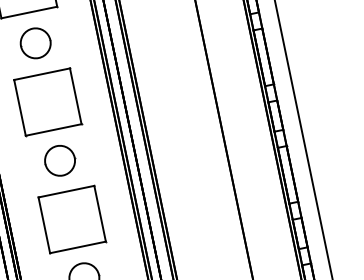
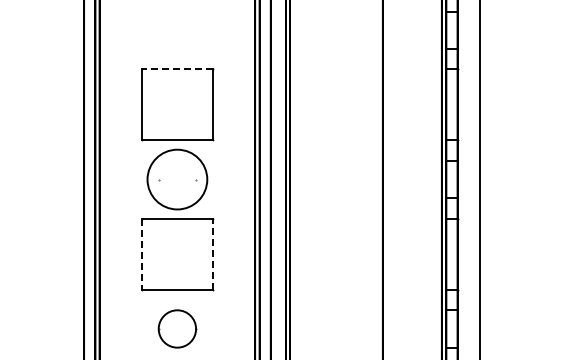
part: (35, 42) -> (177, 29), removed
line: (41, 74) -> (176, 69), solid -> dashed
circle: (60, 160) -> (177, 179), size x1.6
line: (99, 213) -> (212, 253), solid -> dashed
line: (44, 225) -> (141, 254), solid -> dashed

